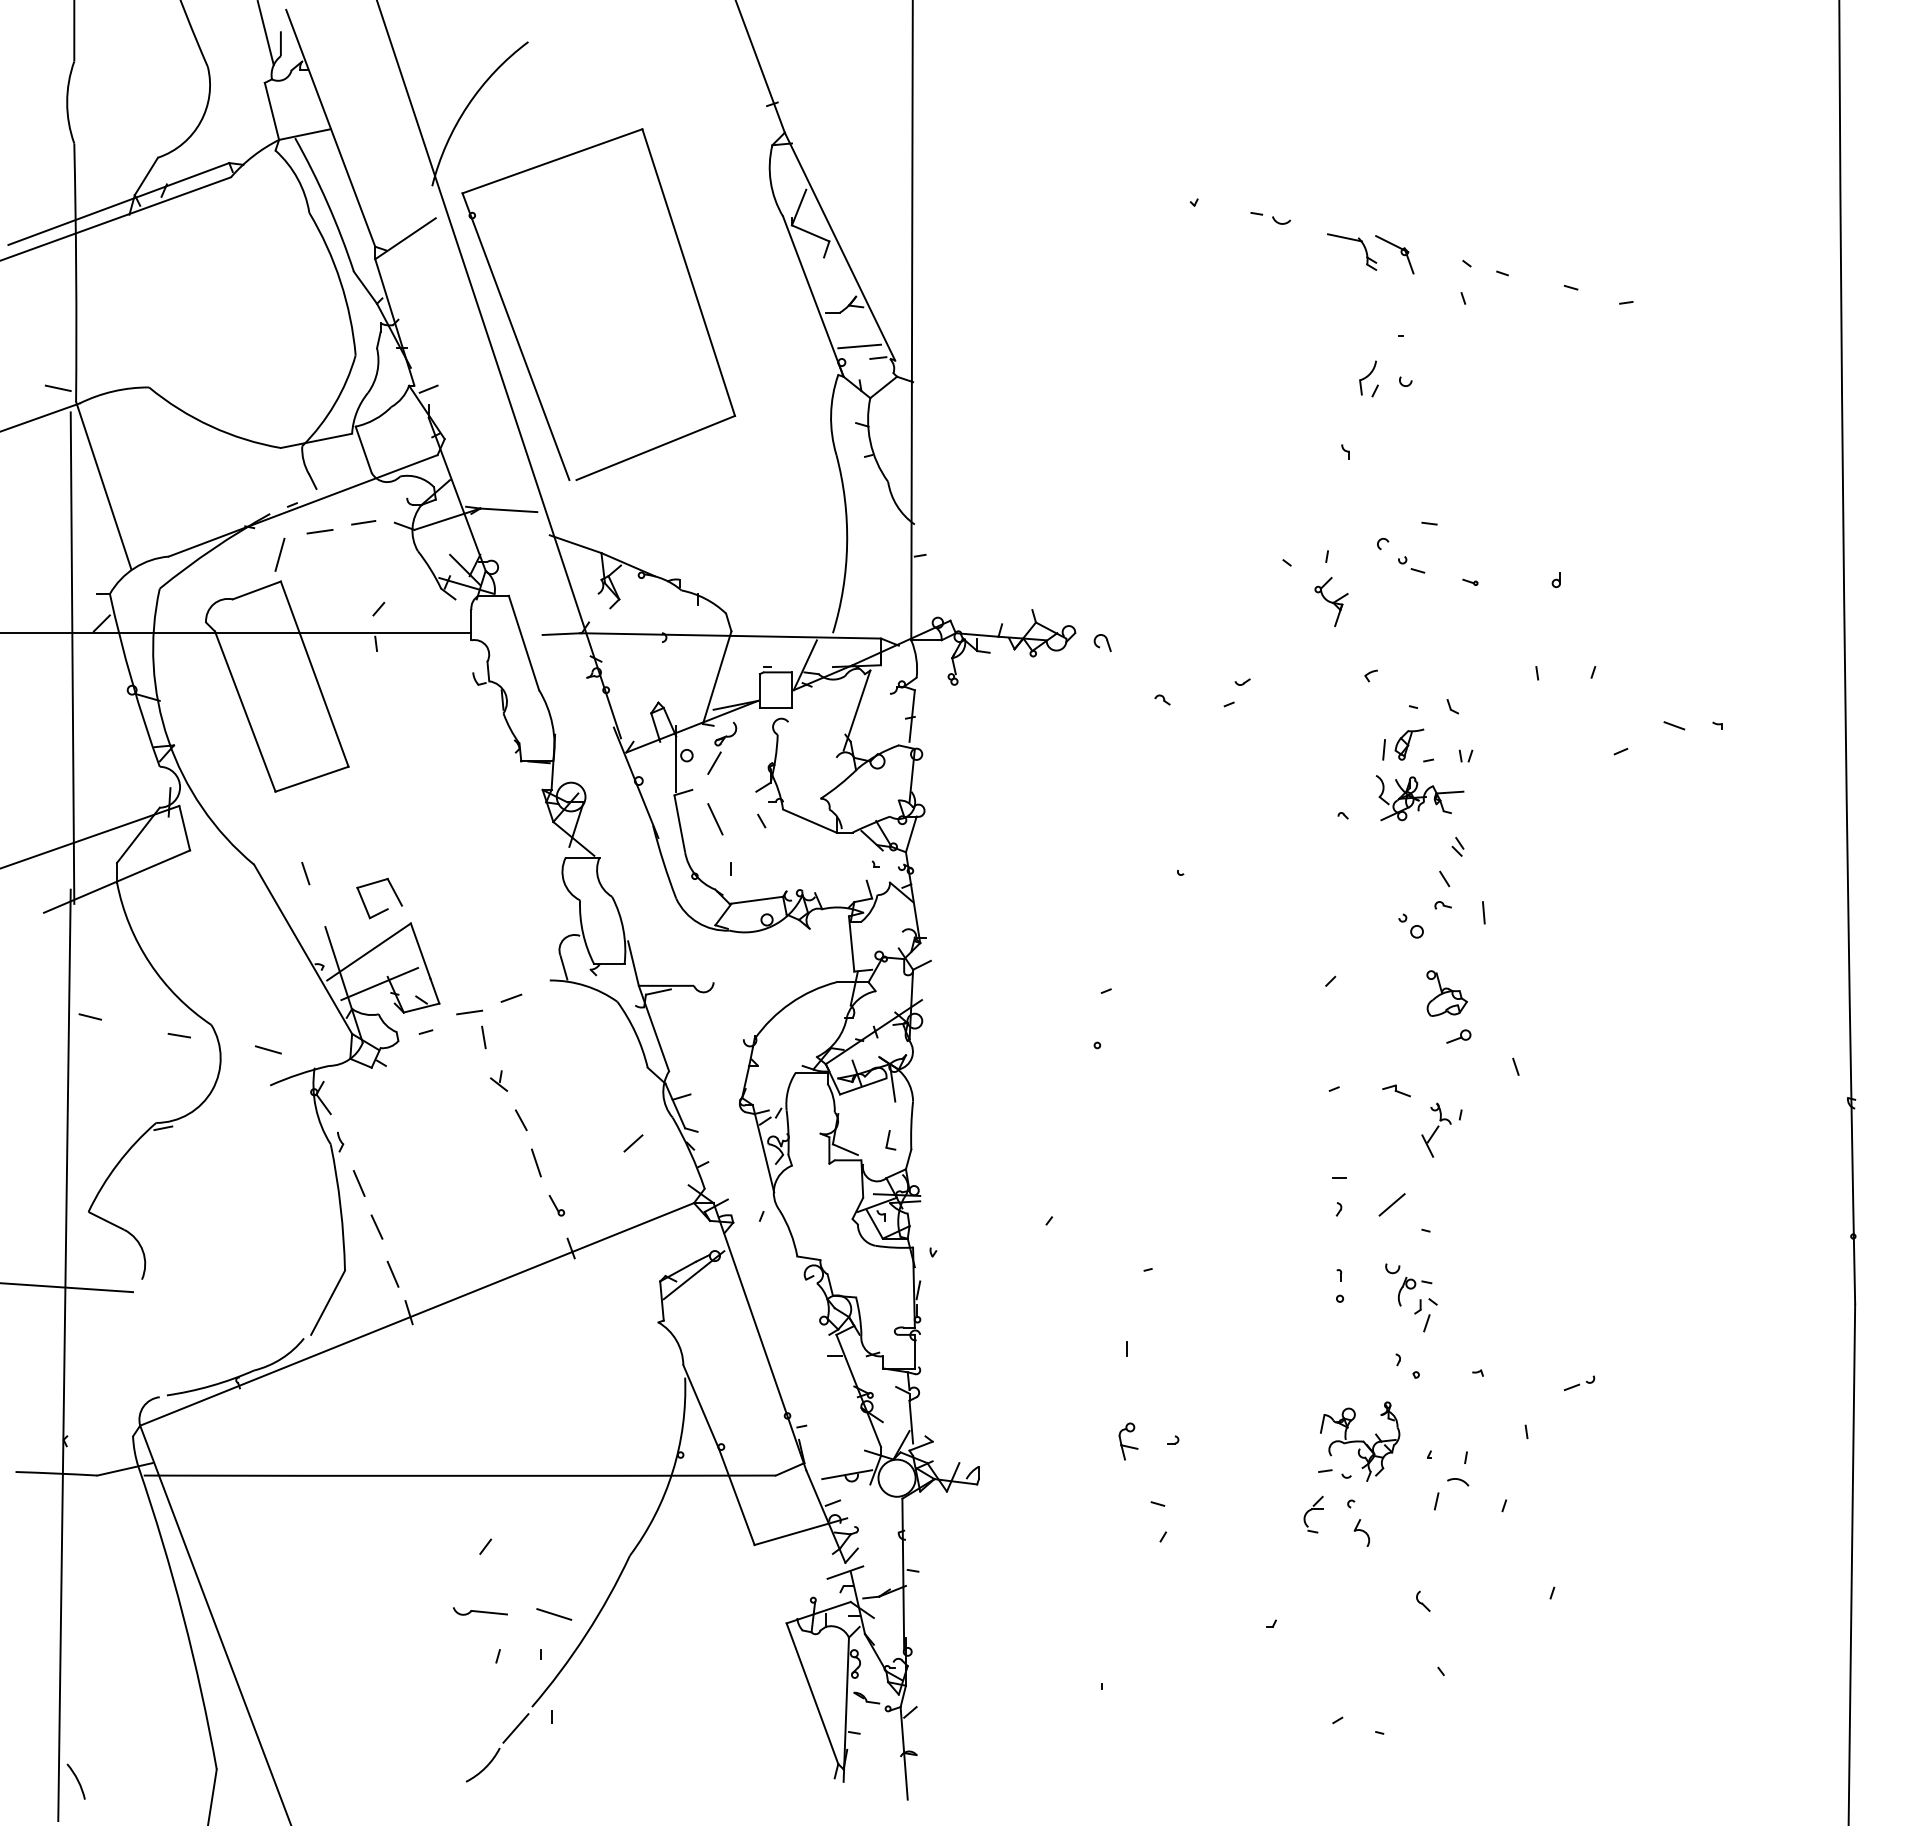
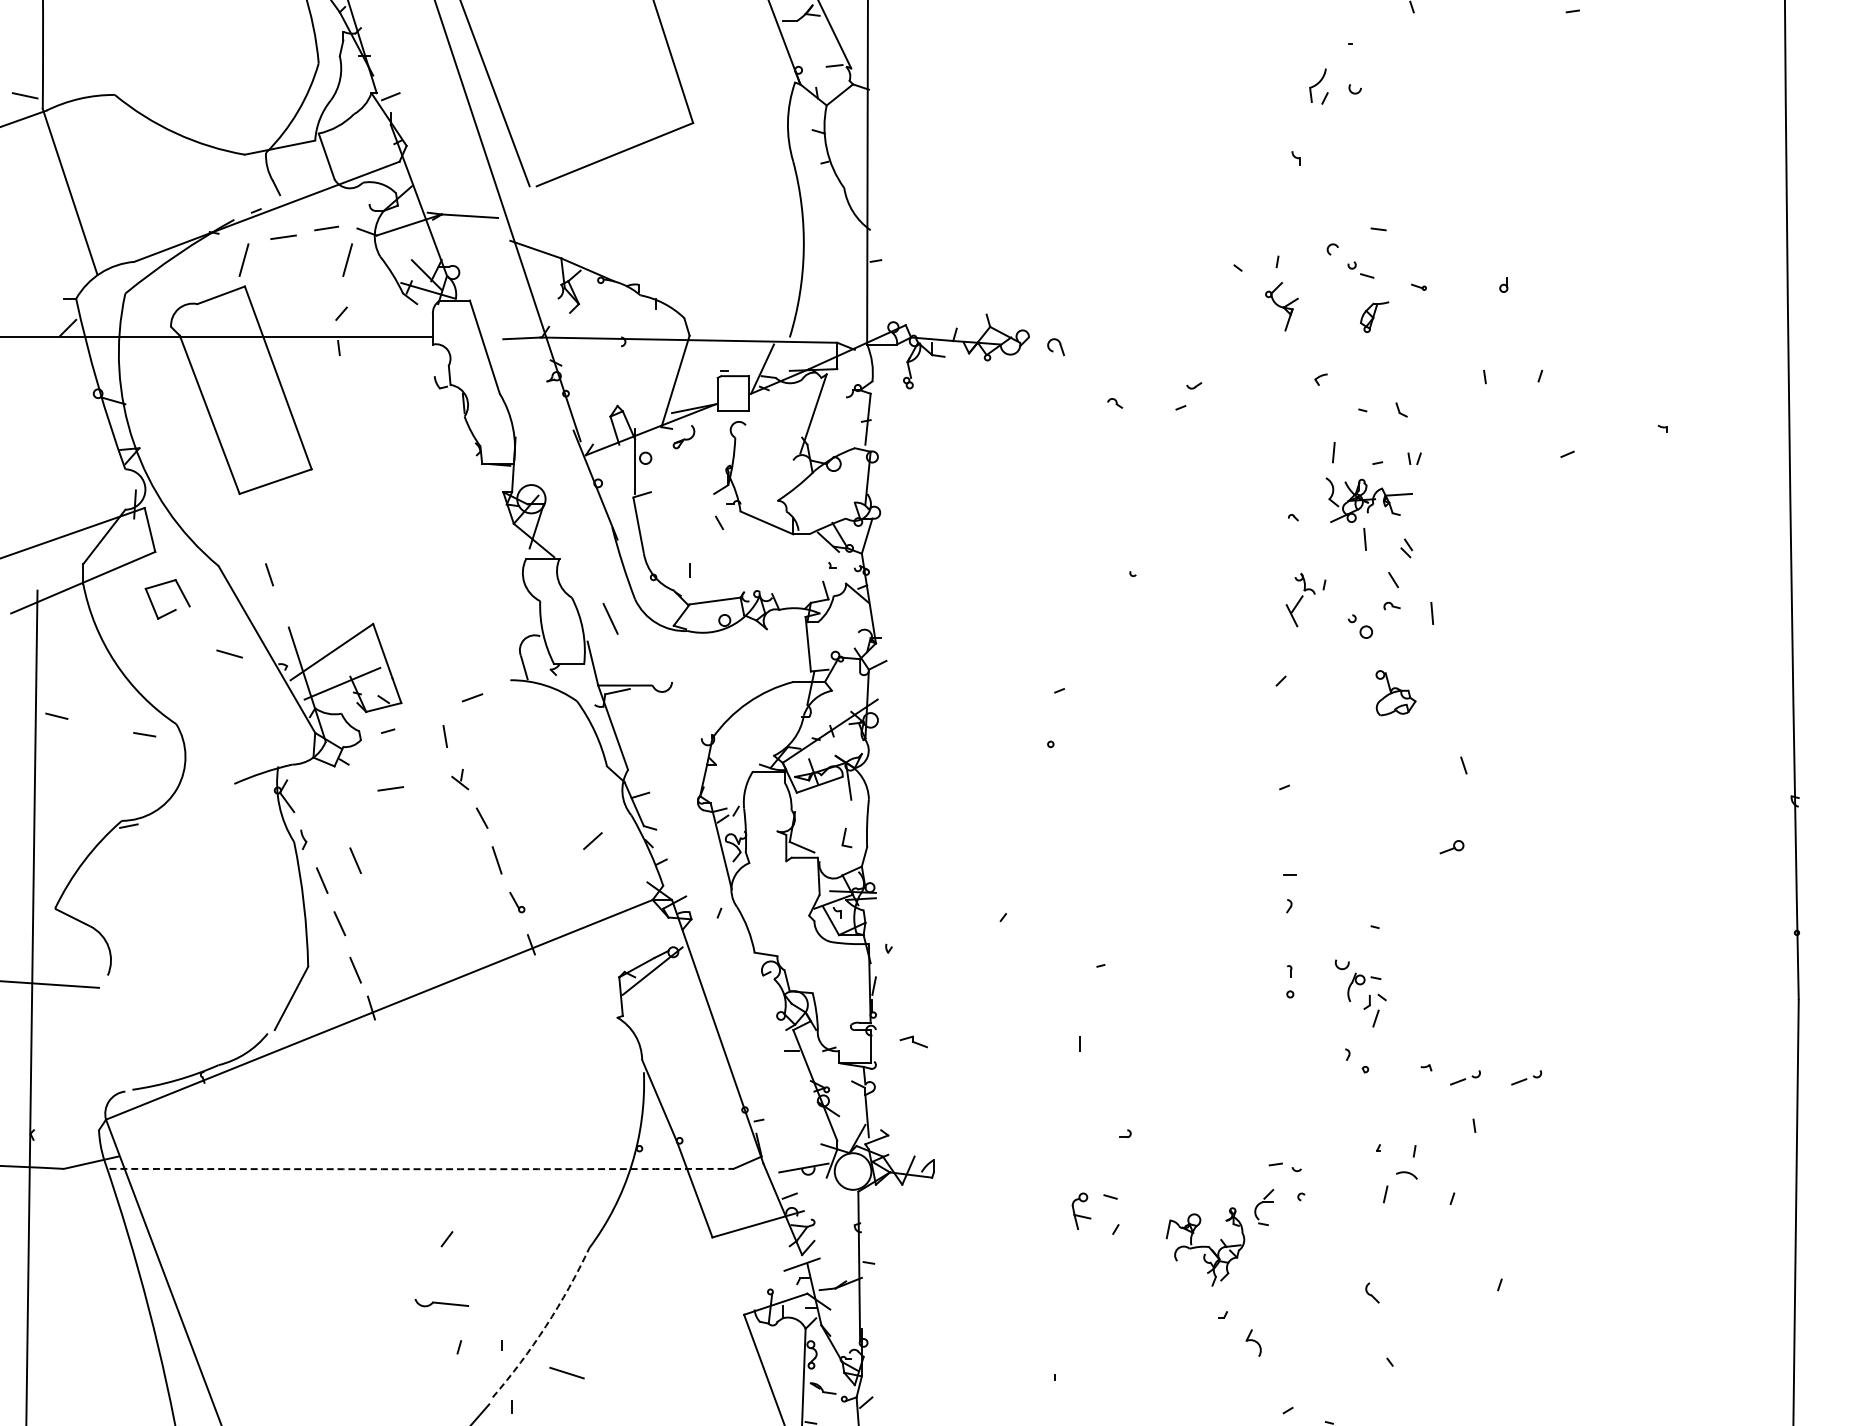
line: (859, 346) -> (816, 54), removed
line: (384, 554) -> (347, 259), added
line: (72, 657) -> (39, 361), removed
line: (1674, 725) -> (1620, 428), removed
part: (1409, 744) -> (1374, 317), moved
line: (714, 762) -> (672, 465), removed
line: (715, 819) -> (610, 619), moved
line: (1415, 837) -> (1364, 539), added
part: (384, 909) -> (172, 610), moved
line: (469, 1012) -> (390, 788), moved
part: (1458, 1036) -> (1451, 847), moved
line: (268, 1049) -> (229, 653), moved
part: (1396, 1090) -> (913, 1041), moved
part: (1441, 1129) -> (1305, 599), moved
line: (392, 1162) -> (355, 859), added
line: (1391, 1204) -> (1341, 901), removed
part: (1517, 1383) -> (1465, 1078), added
part: (1128, 1441) -> (1081, 1211), moved
part: (1360, 1441) -> (1205, 1246), moved
arc: (459, 1475) -> (421, 1168), solid -> dashed
part: (1361, 1532) -> (1253, 1342), moved
line: (554, 1614) -> (567, 1373), moved
arc: (586, 1634) -> (546, 1325), solid -> dashed

